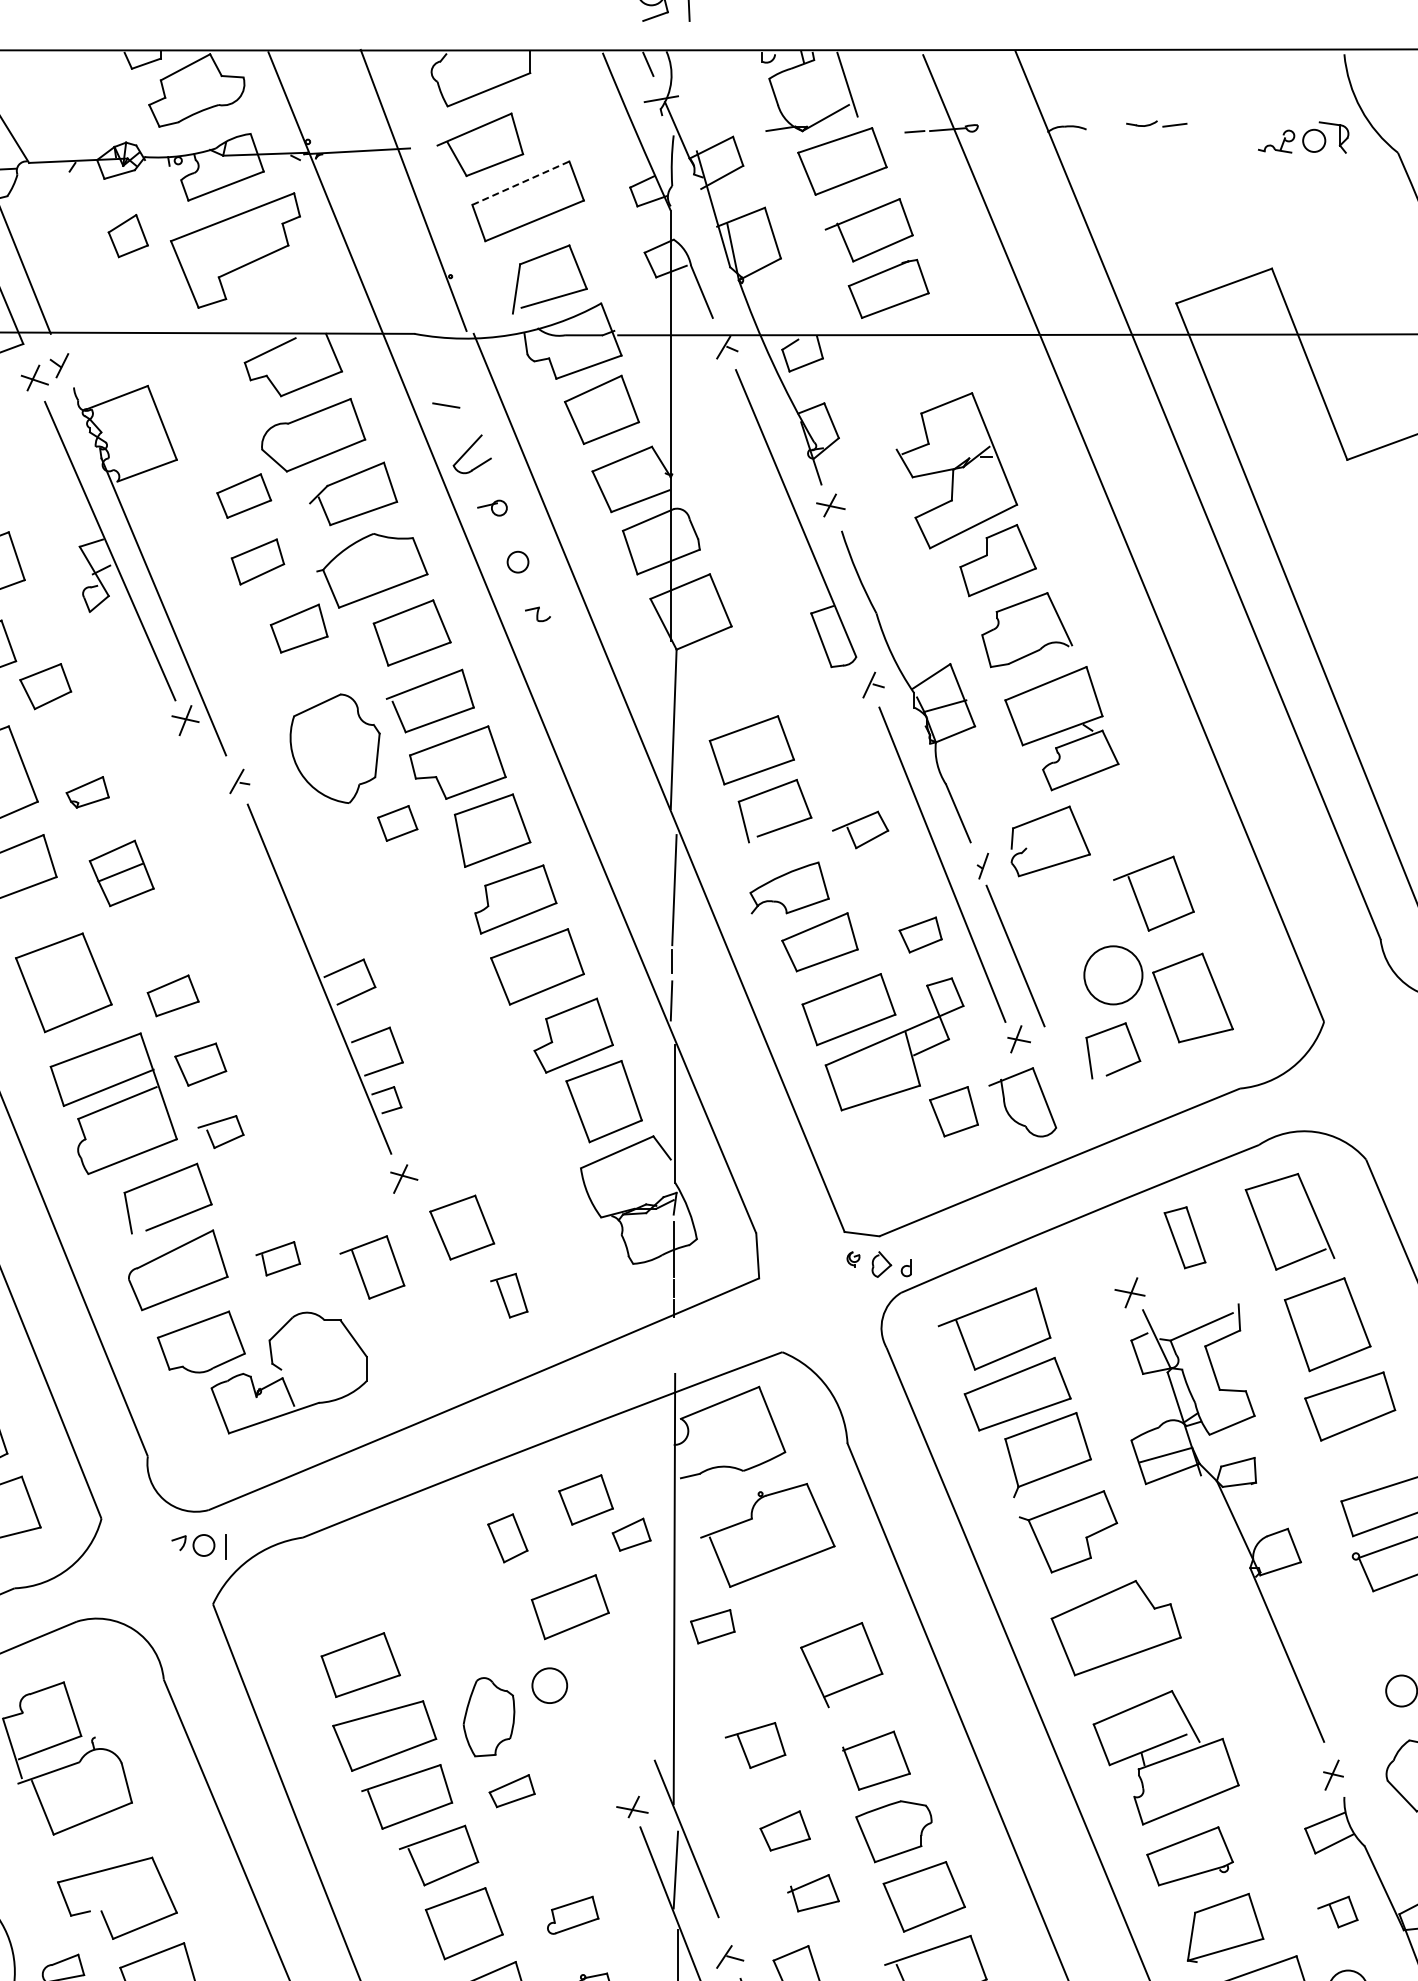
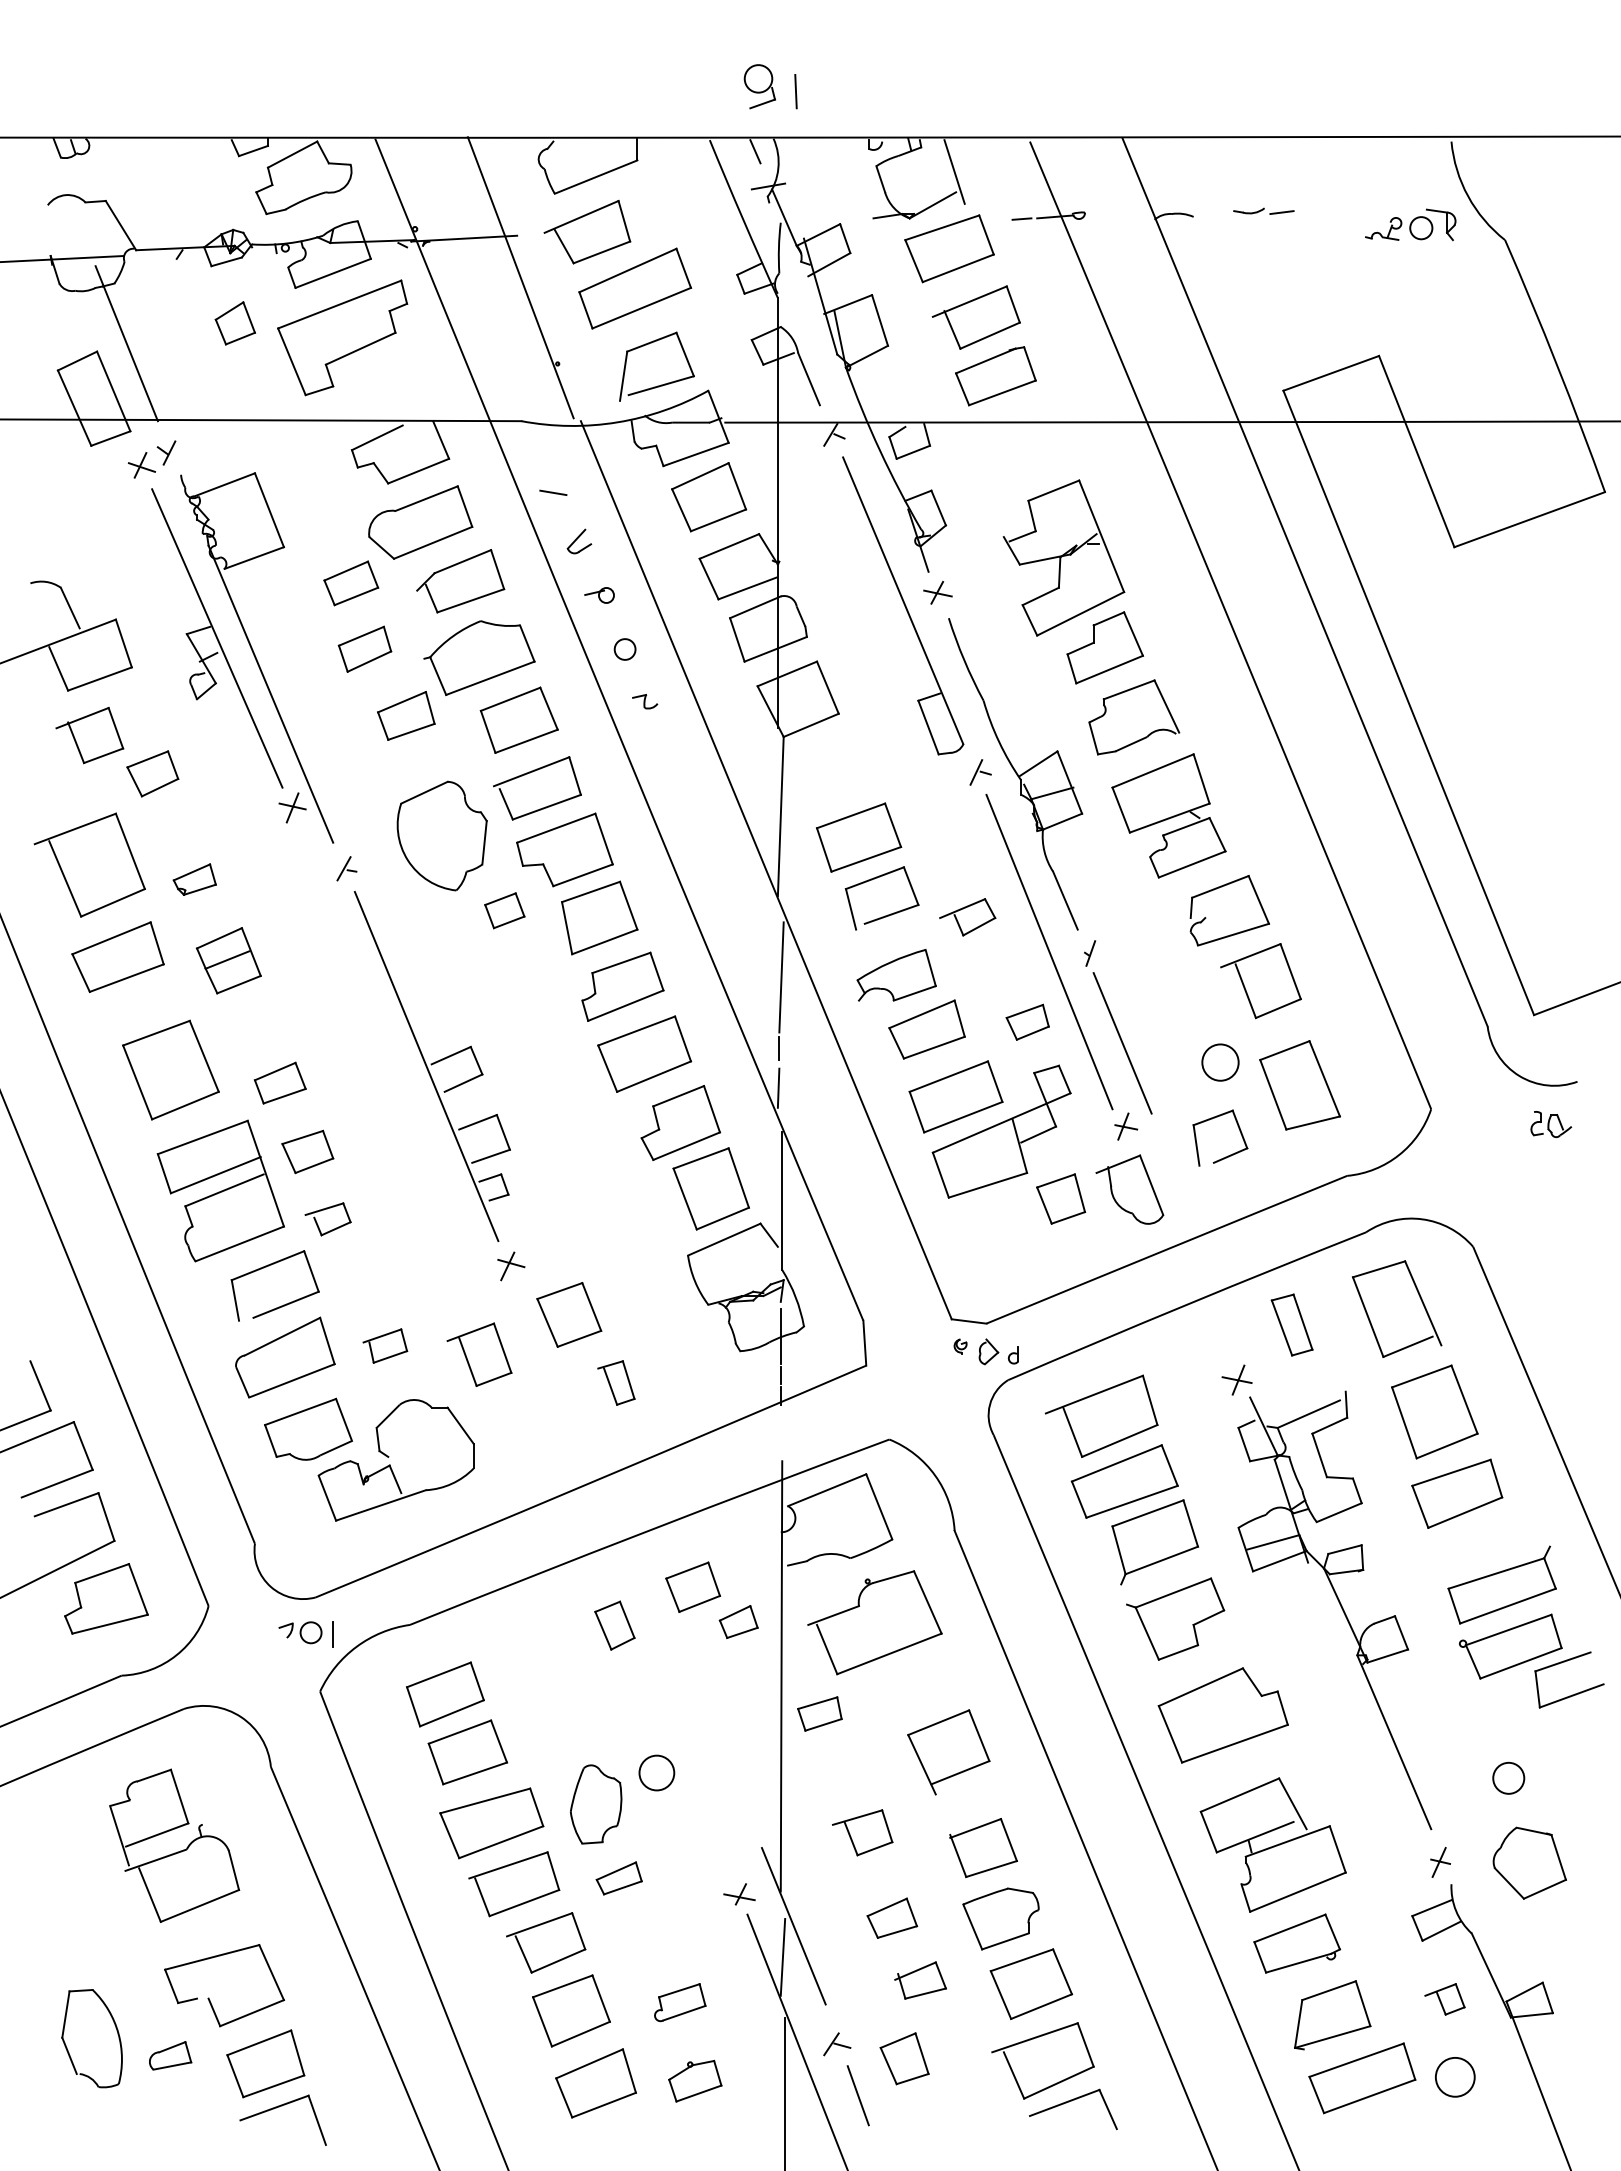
line: (521, 183) -> (628, 270), dashed -> solid
part: (472, 454) -> (579, 541), size x0.62
part: (1057, 863) -> (1236, 932), moved
circle: (1113, 975) -> (1220, 1062), size x0.62
part: (570, 1607) -> (445, 1694), moved

